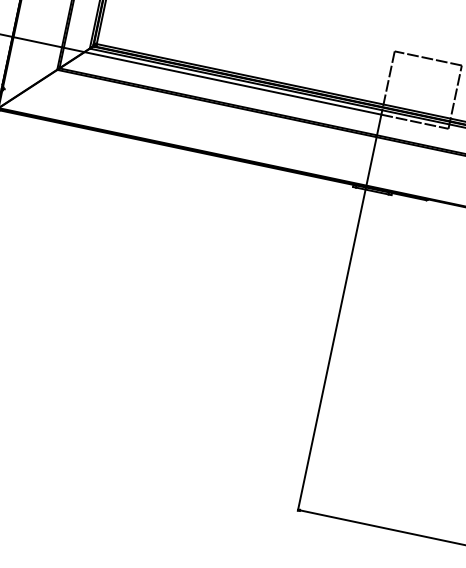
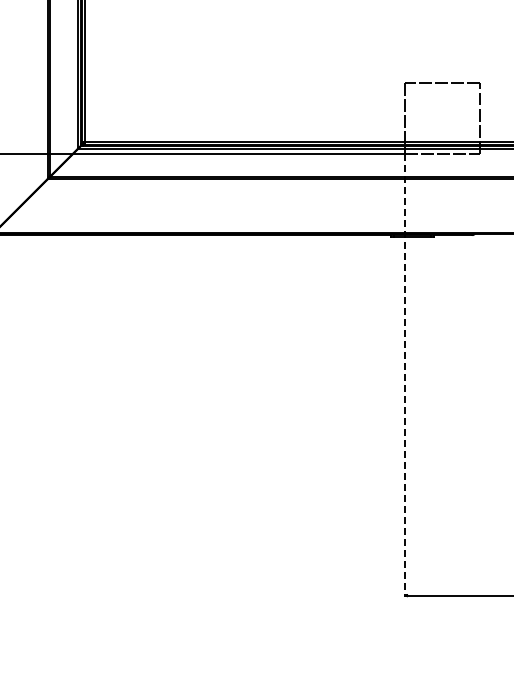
line: (339, 313) -> (405, 375), solid -> dashed

